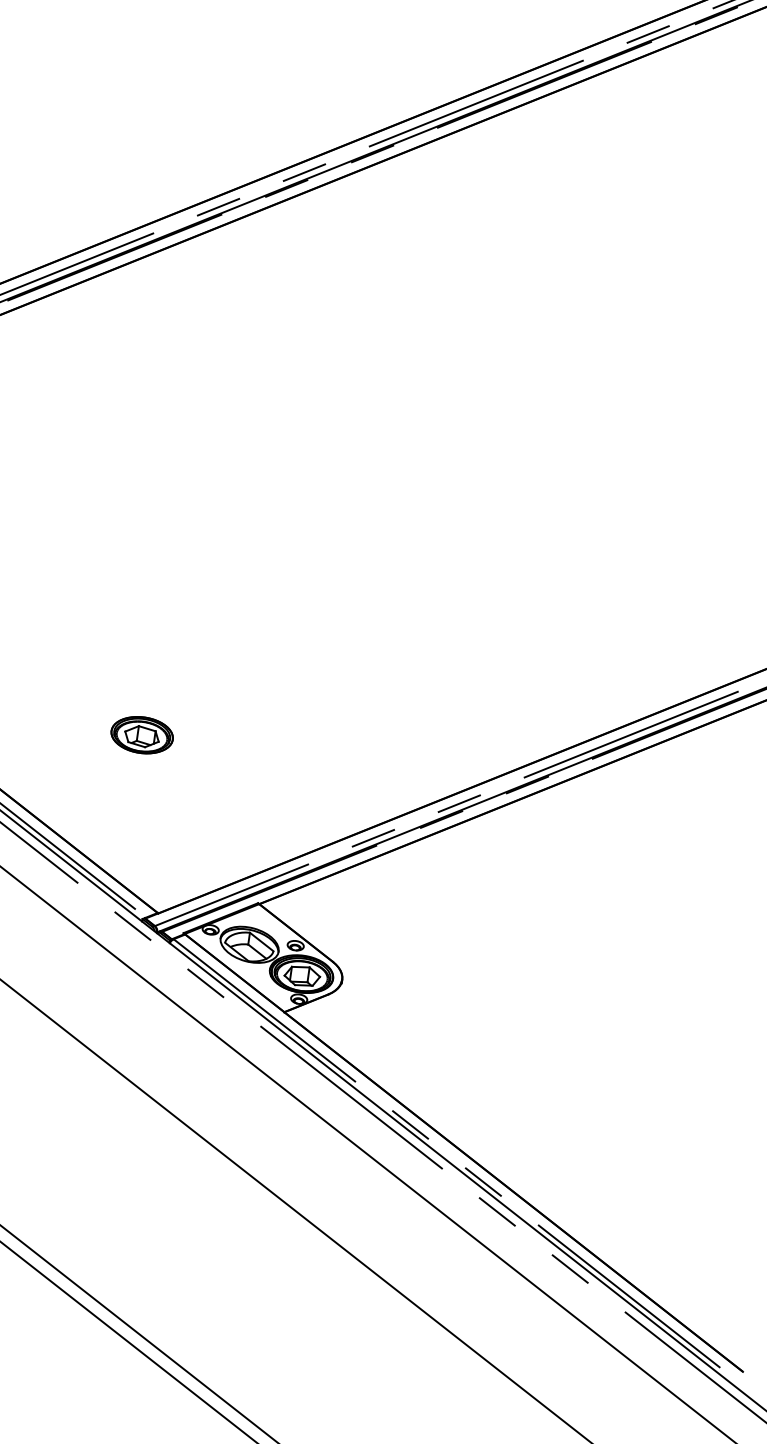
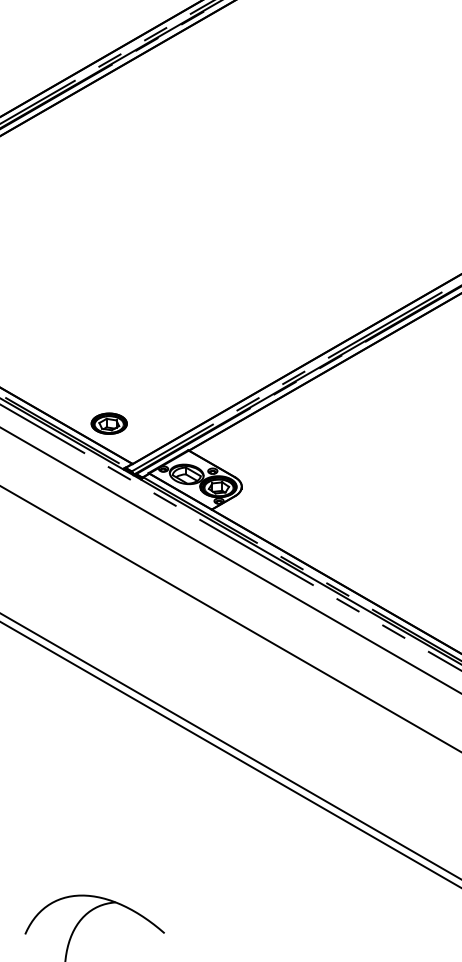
part: (140, 734) -> (108, 423), moved

